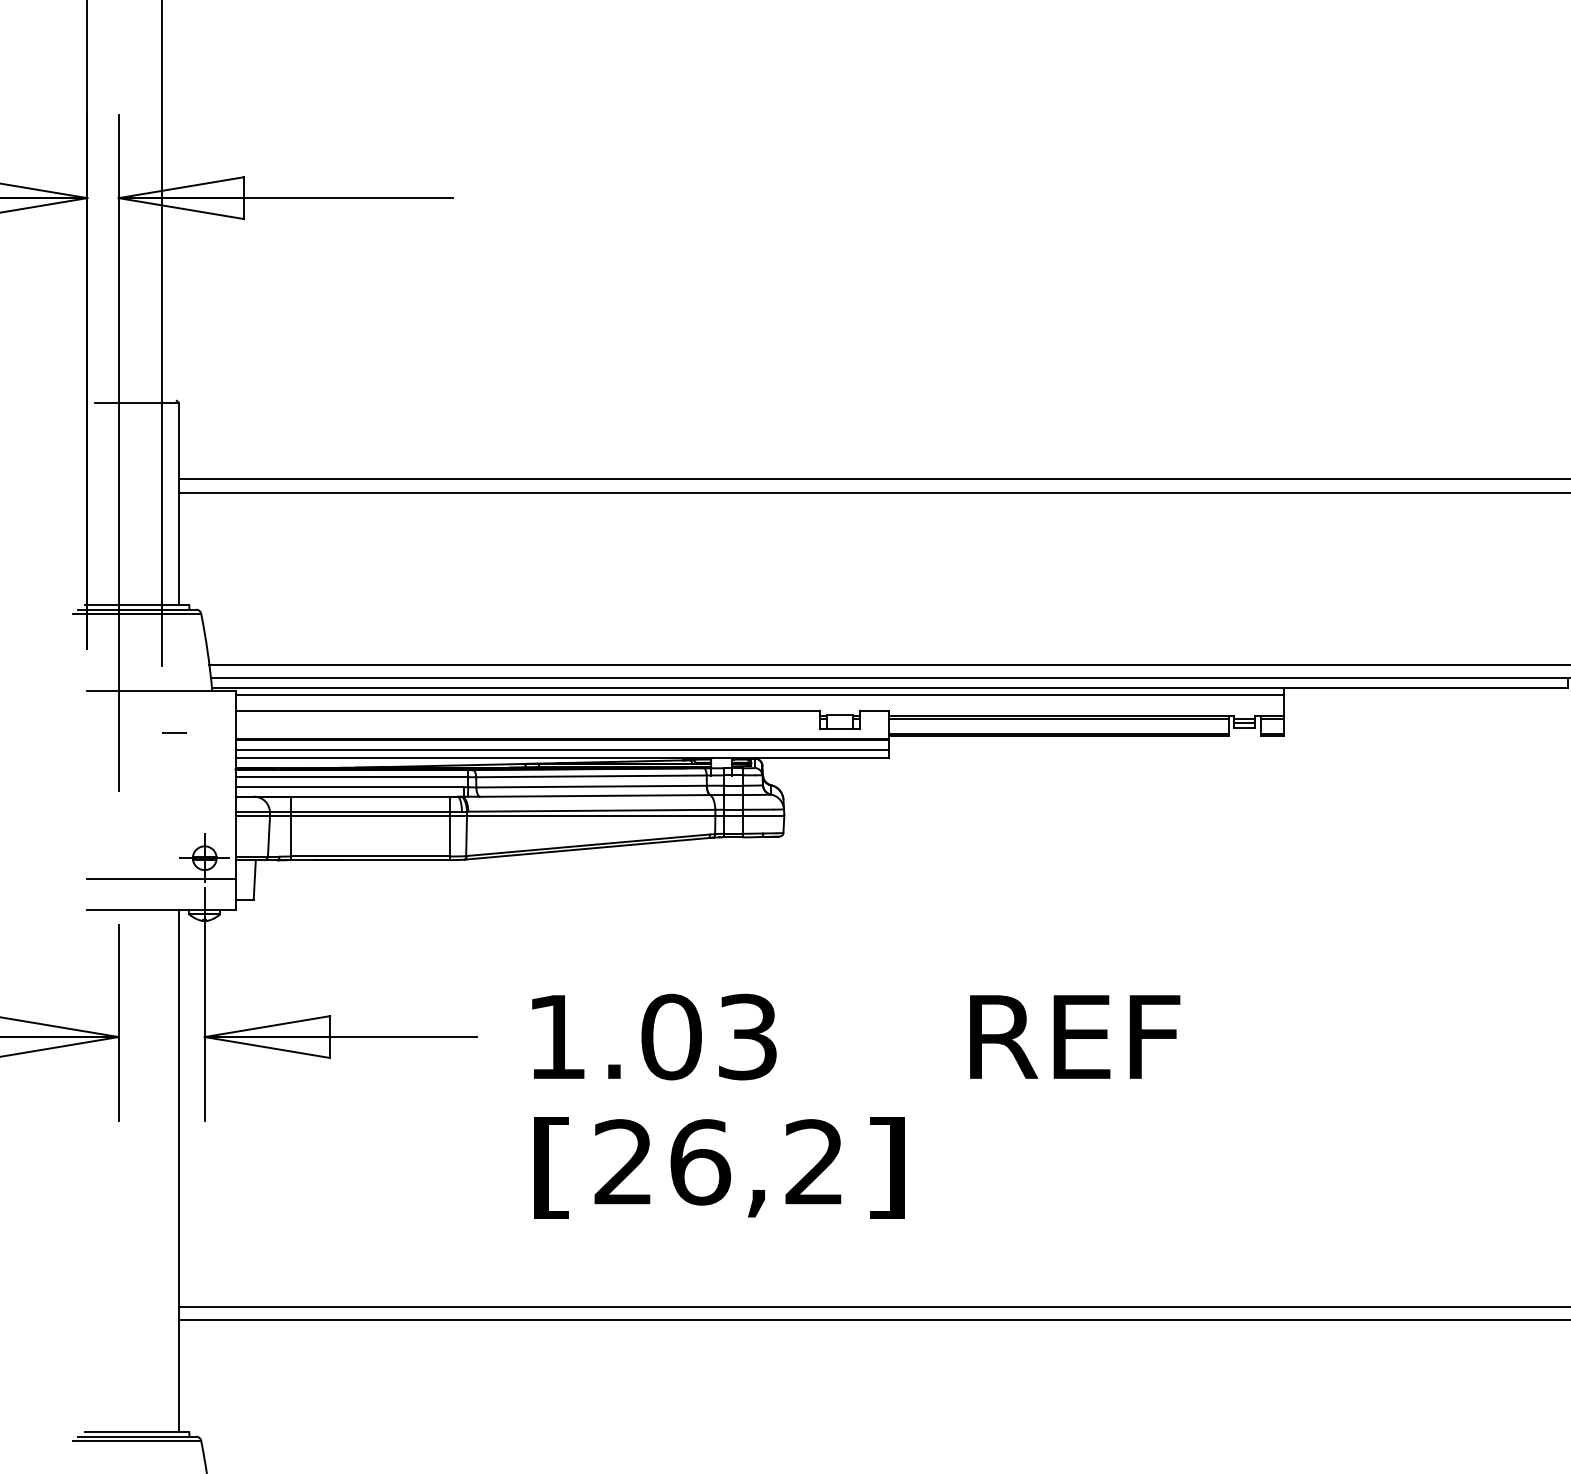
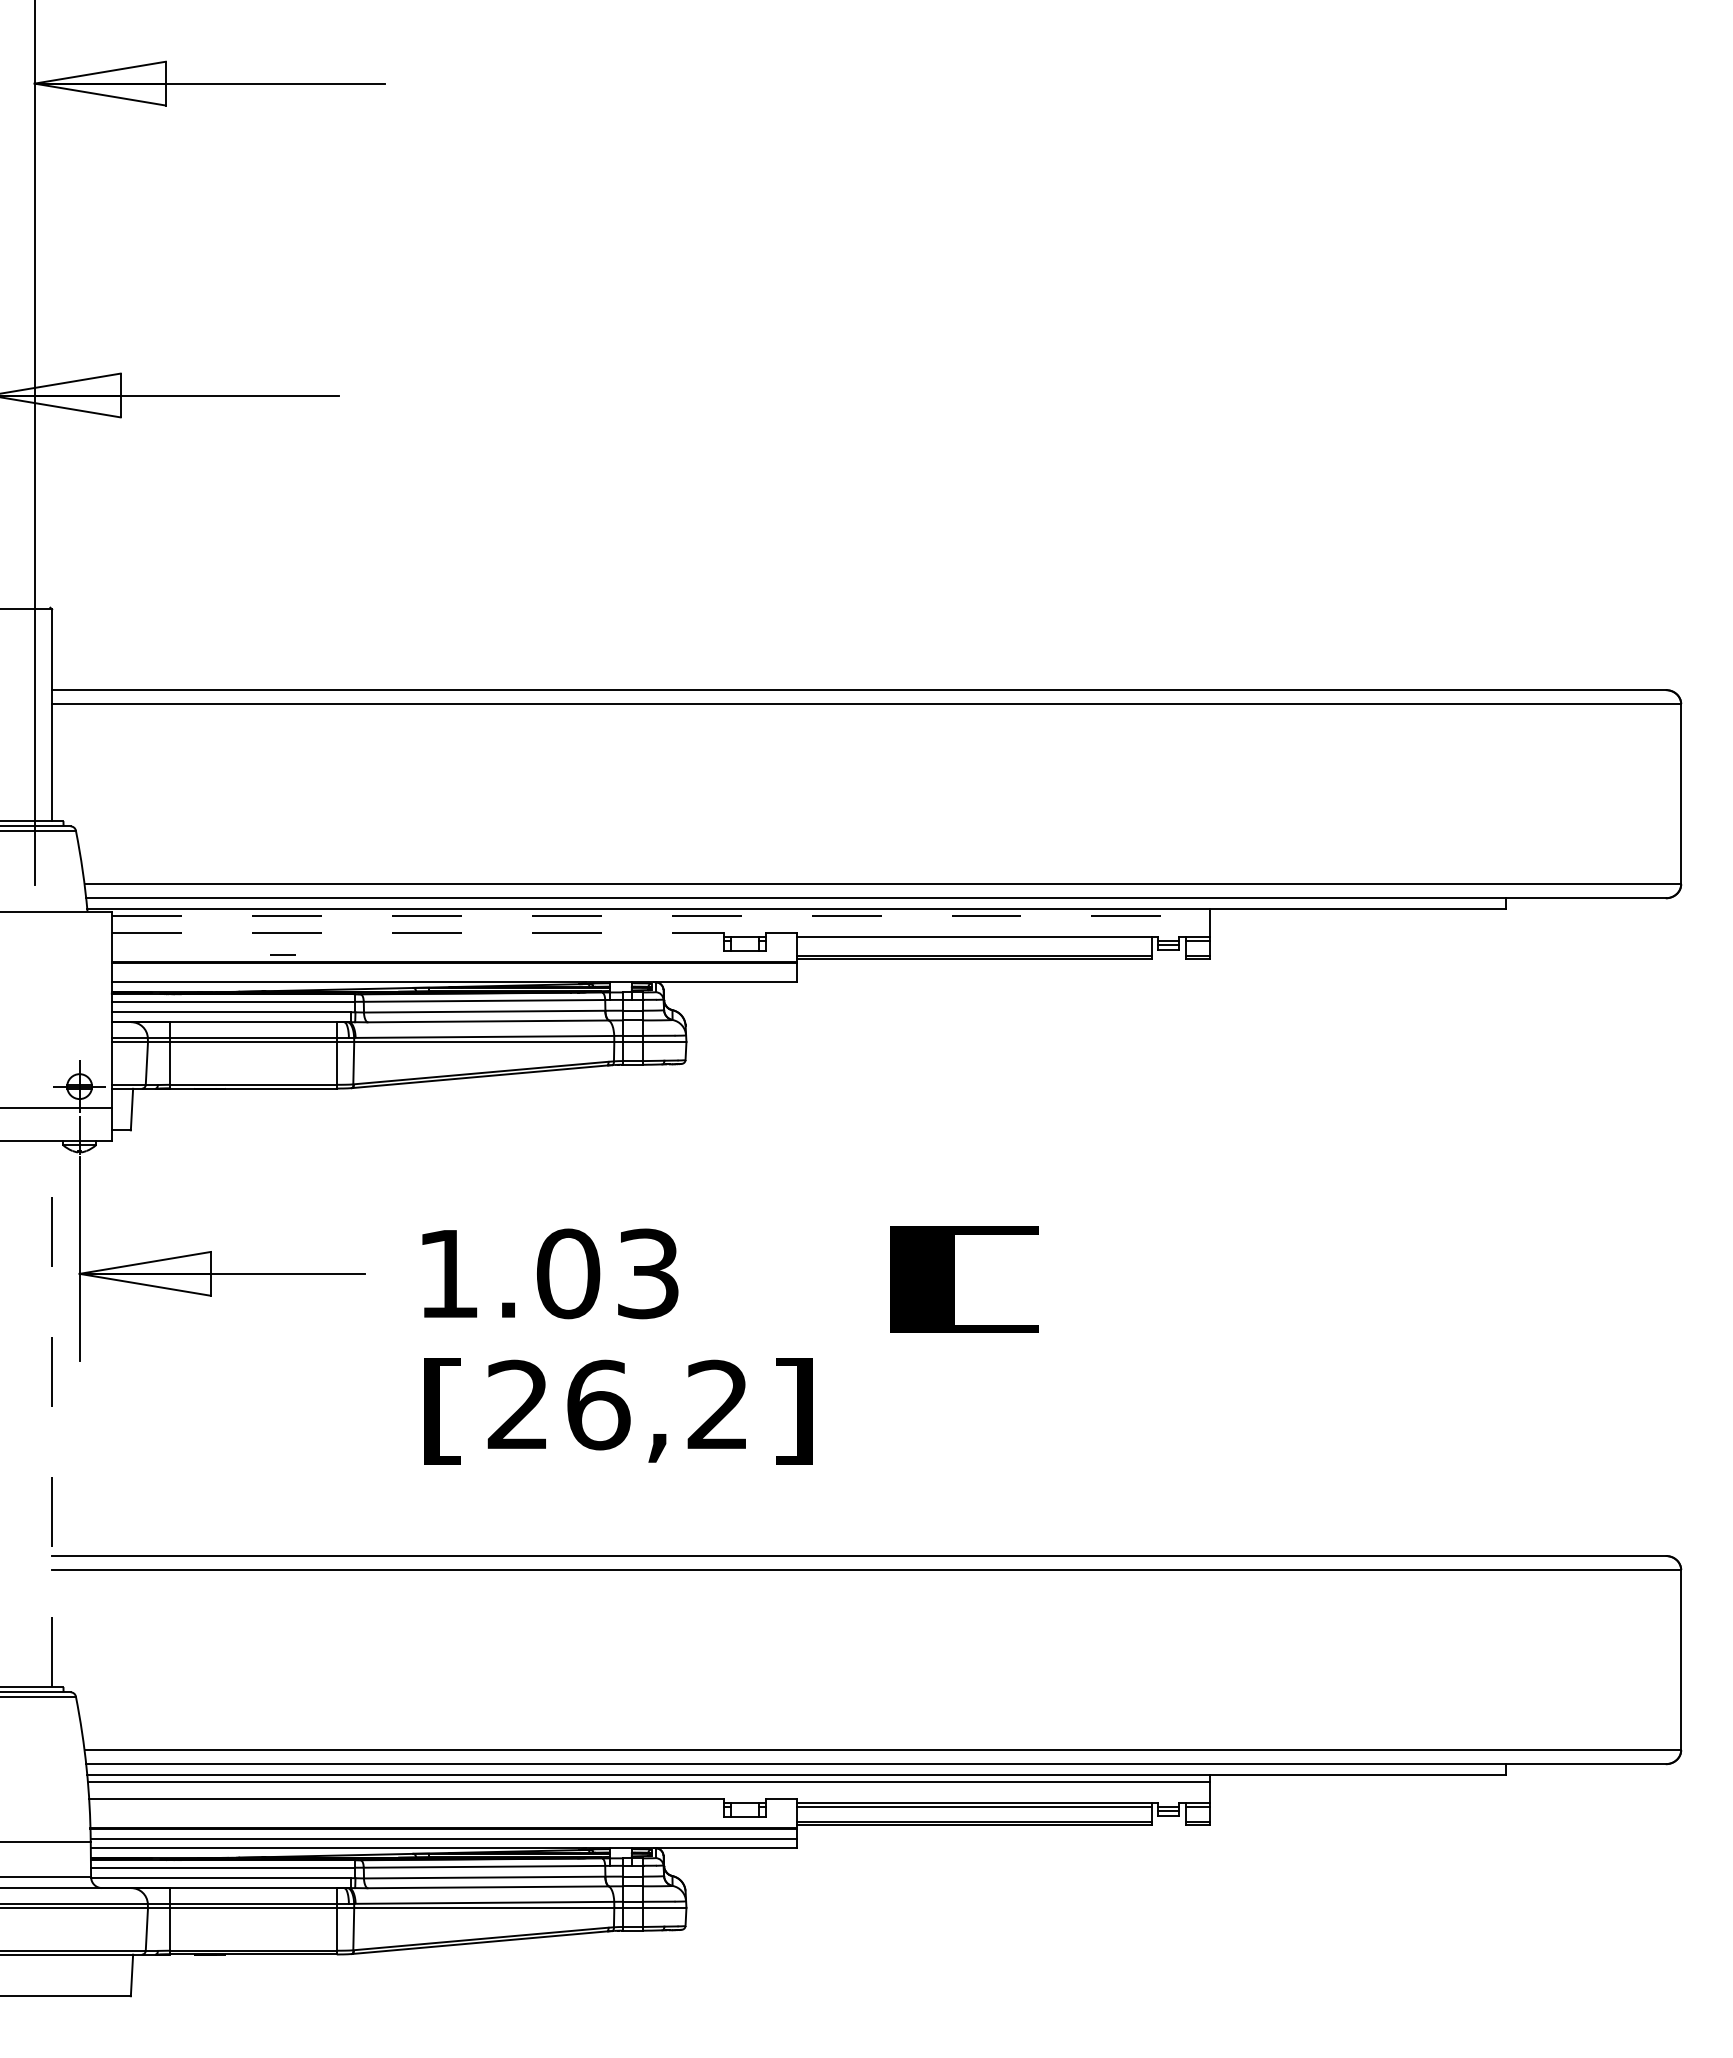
line: (759, 694) -> (660, 915), solid -> dashed
line: (528, 711) -> (418, 932), solid -> dashed
line: (1058, 719) -> (973, 941), removed
line: (174, 732) -> (282, 954), moved
line: (561, 750) -> (453, 973), removed
text: (1074, 1042) -> (990, 1279), REF -> [
line: (178, 1171) -> (52, 1414), solid -> dashed

